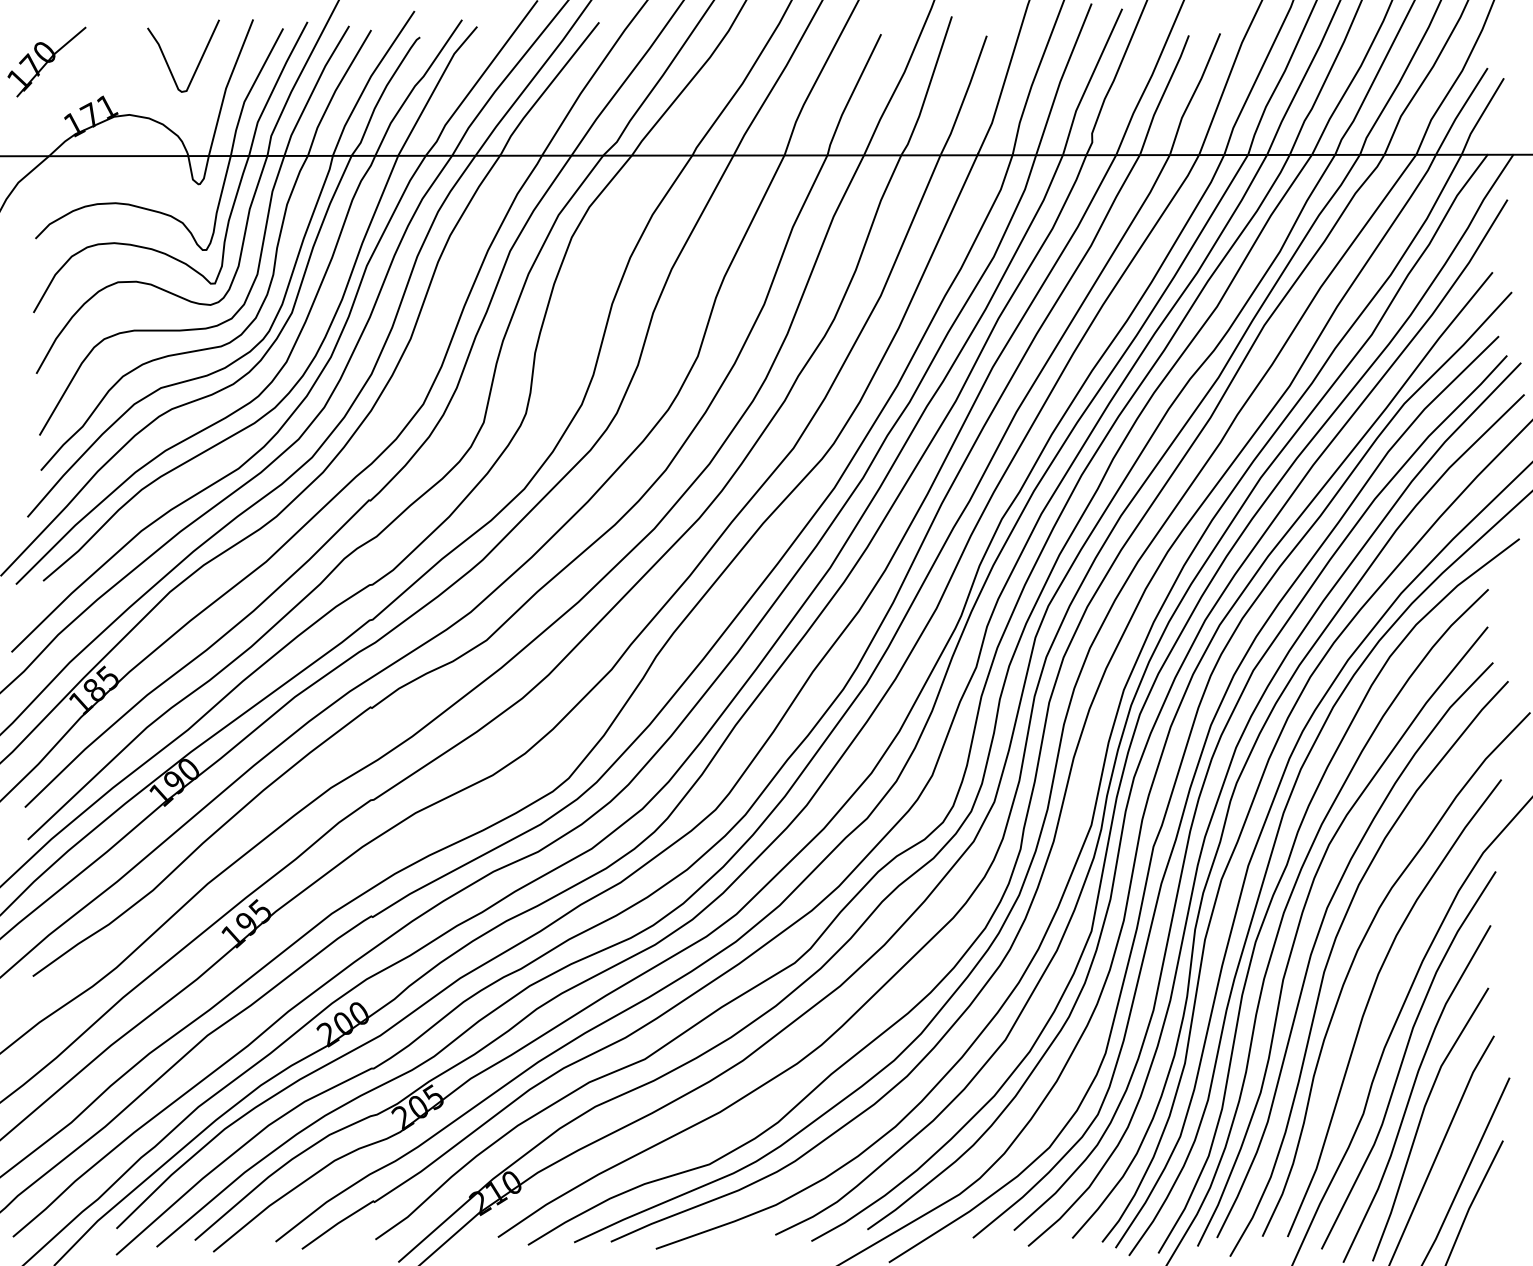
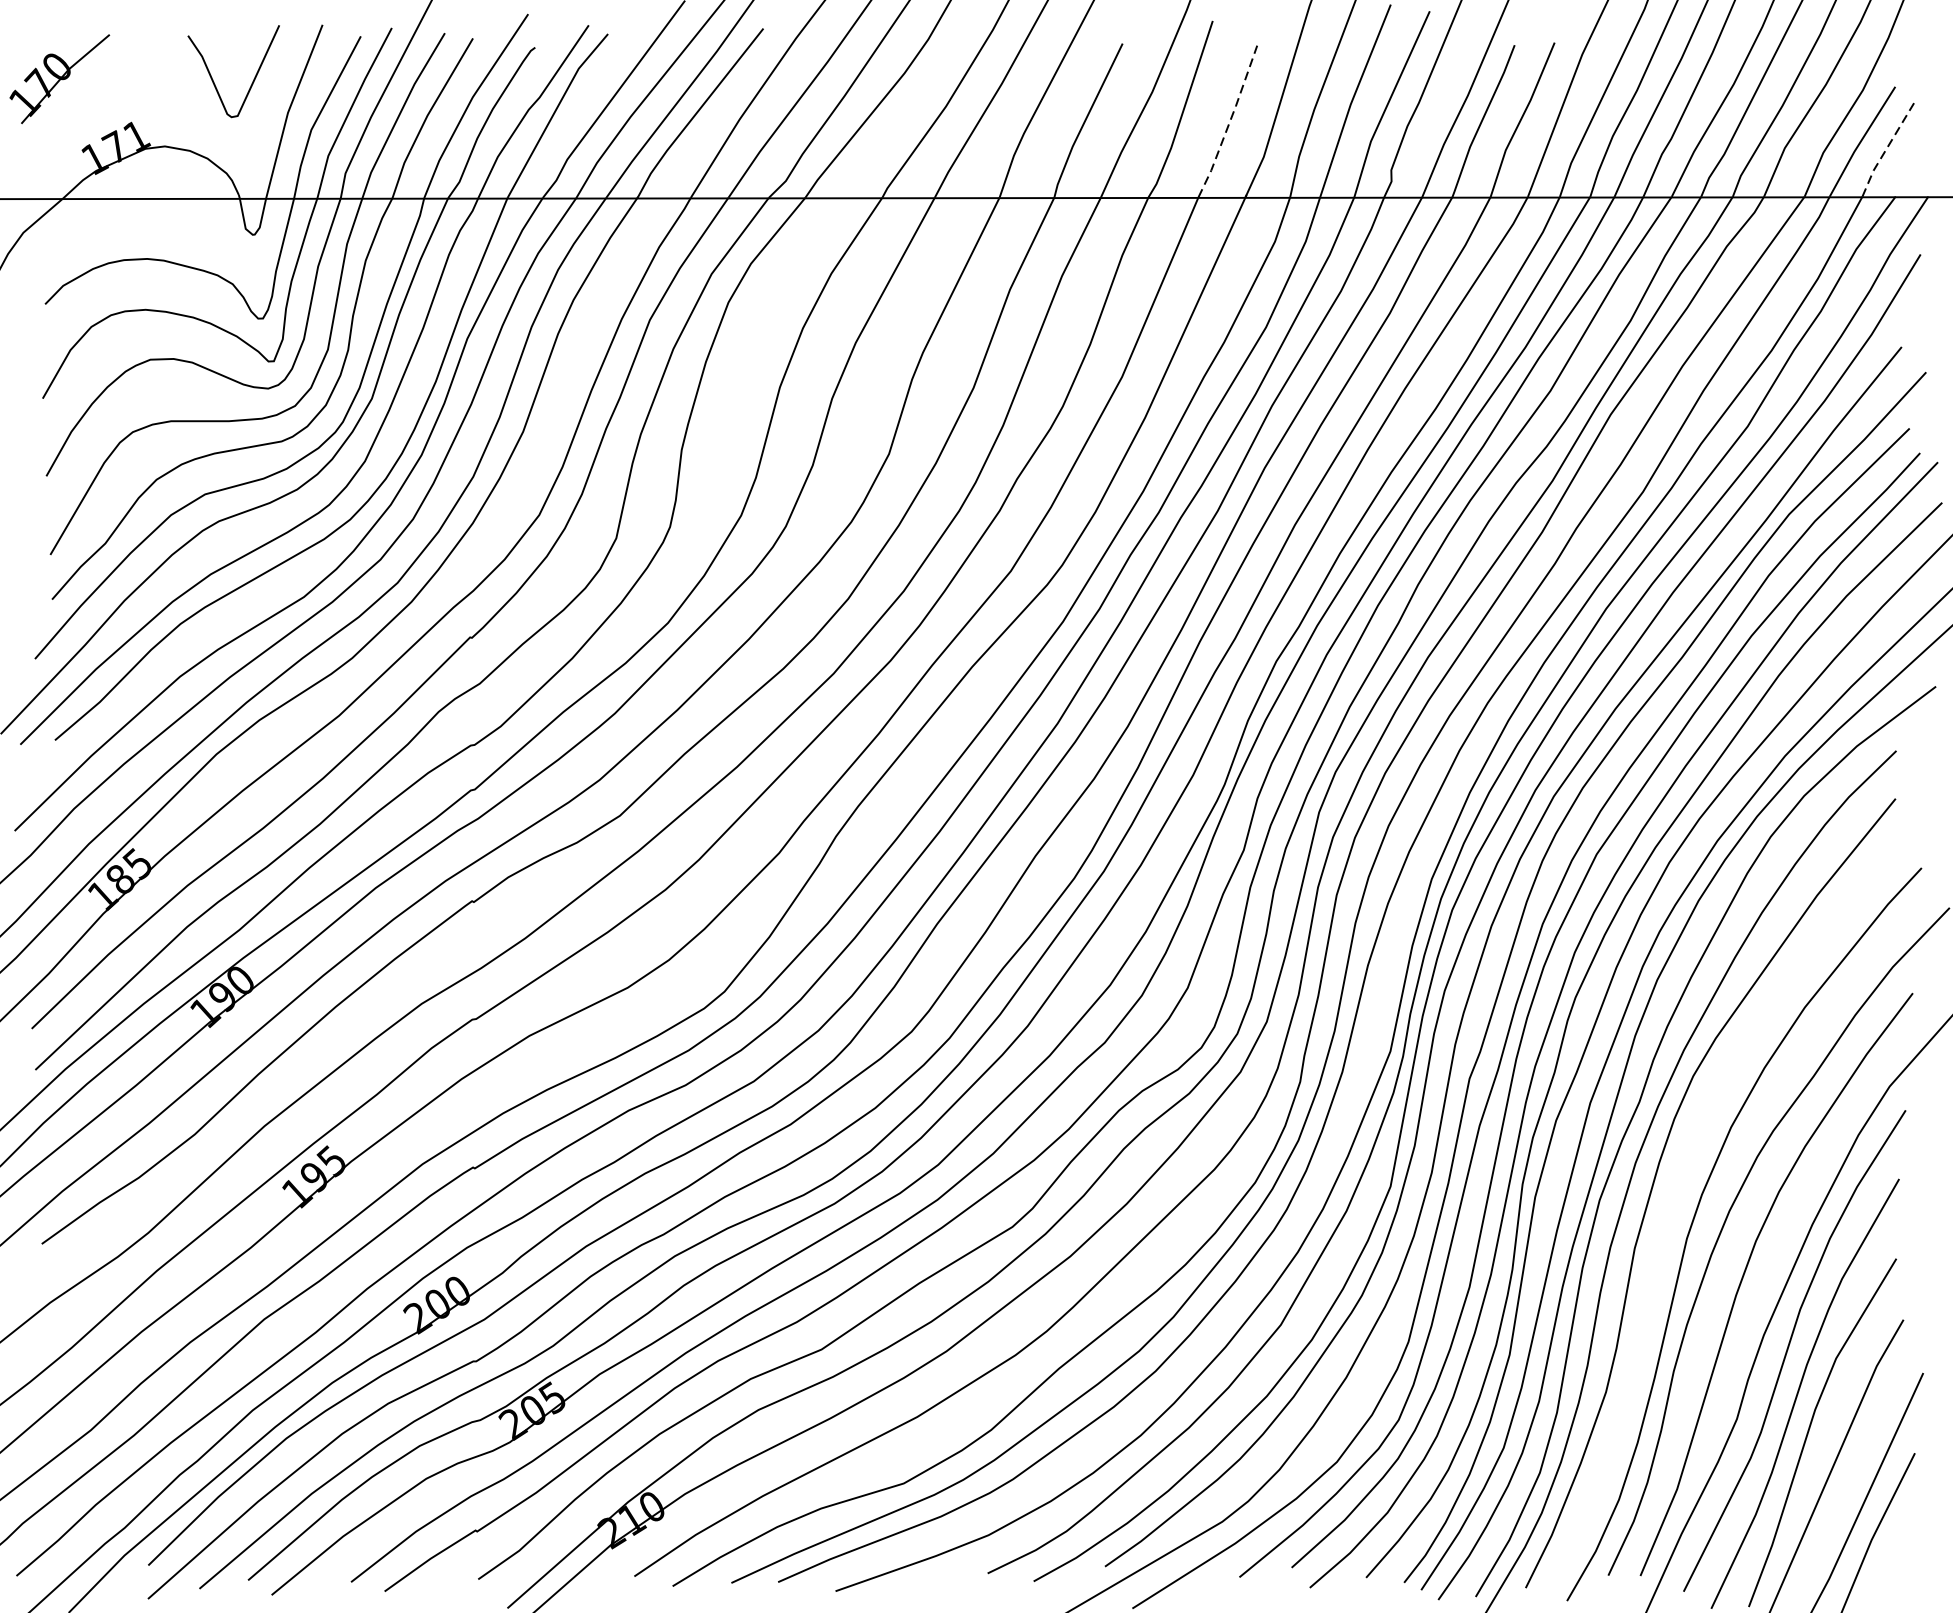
line: (965, 96) -> (1230, 122), solid -> dashed
line: (1481, 115) -> (1887, 147), solid -> dashed
curve: (1317, 939) -> (1678, 1196), removed

